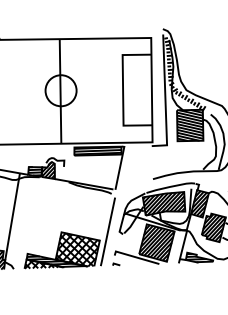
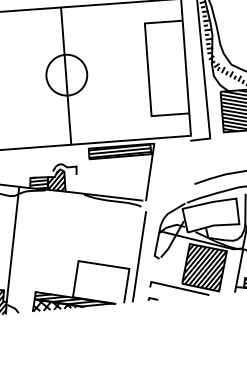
hatch: (164, 203) -> (211, 215), removed
hatch: (77, 249) -> (100, 282), removed

